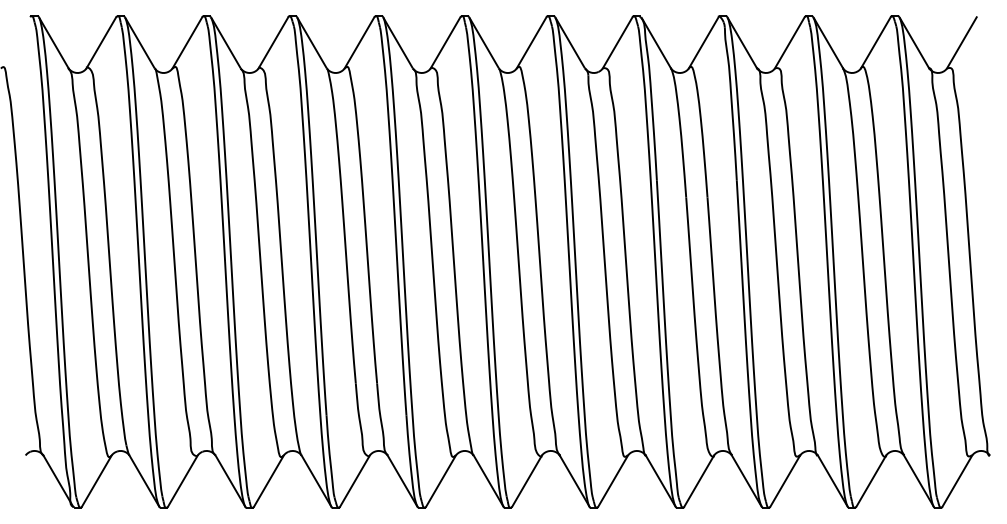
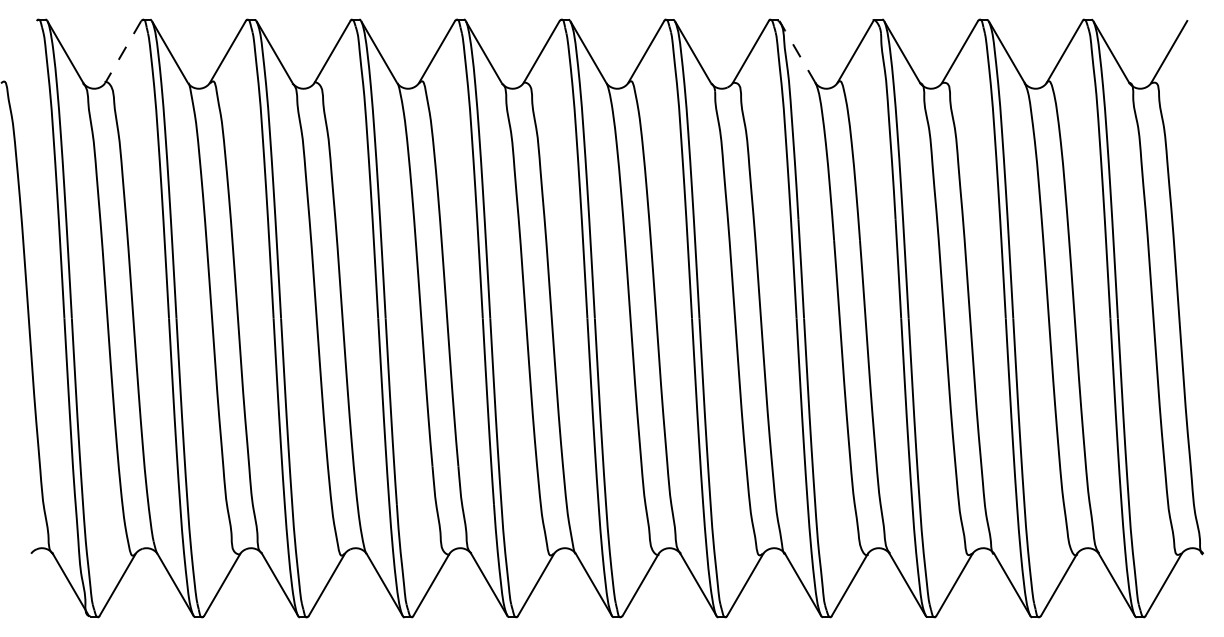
line: (656, 42) -> (797, 51), solid -> dashed
line: (101, 43) -> (123, 52), solid -> dashed

